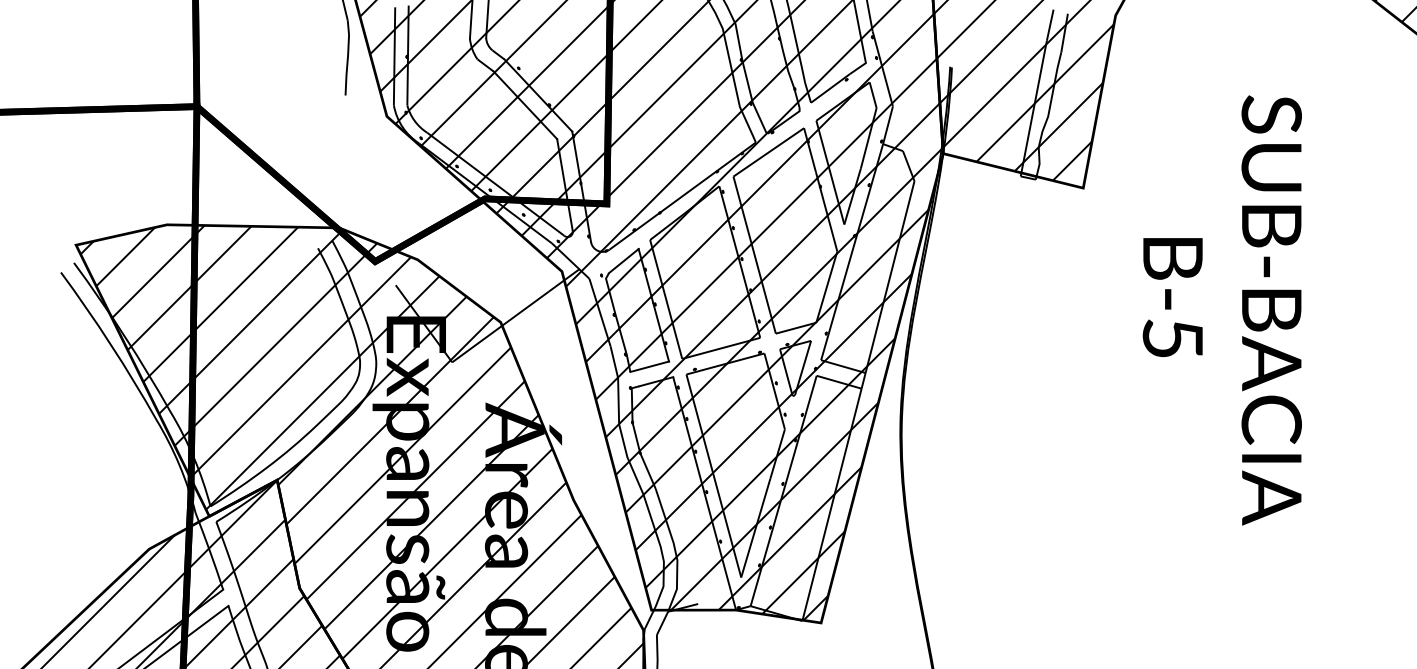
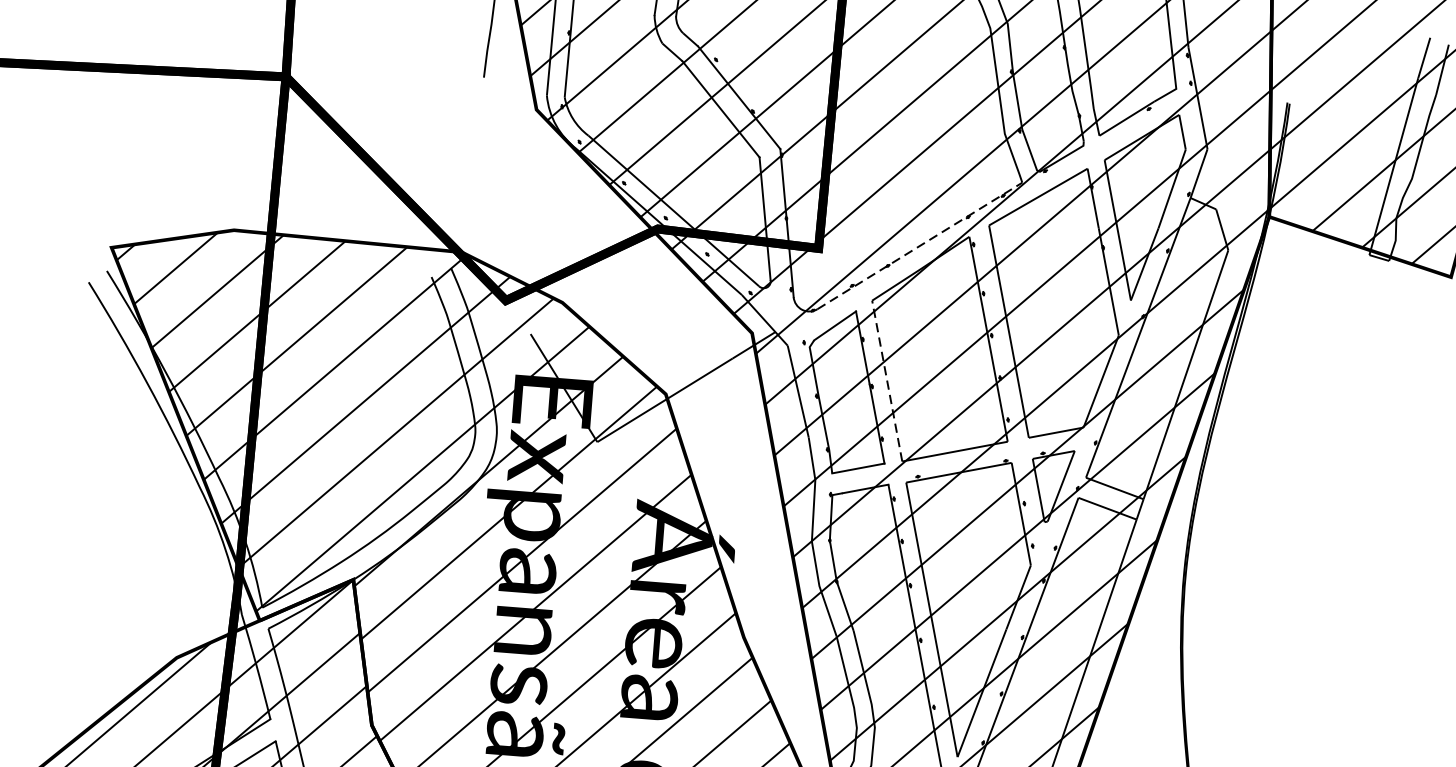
line: (682, 196) -> (919, 246), solid -> dashed
line: (666, 299) -> (887, 381), solid -> dashed

